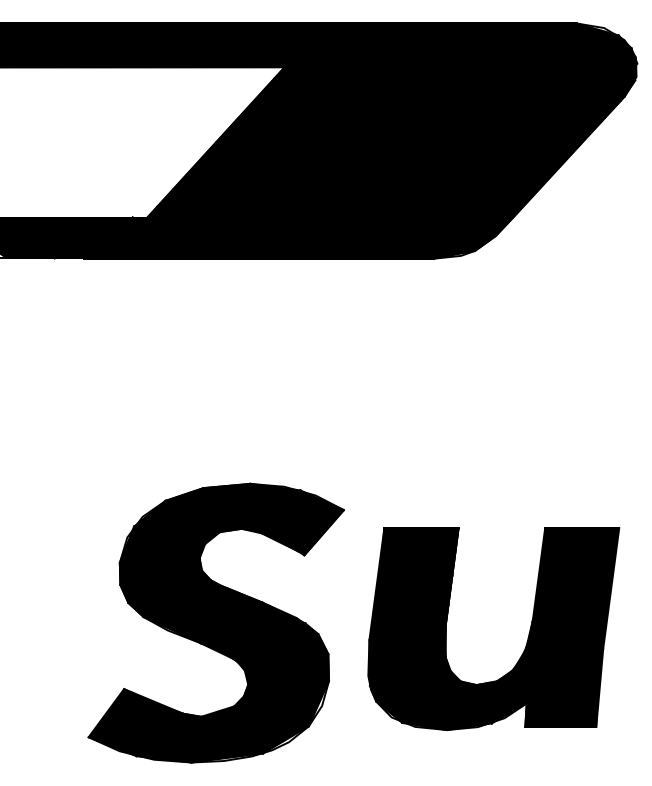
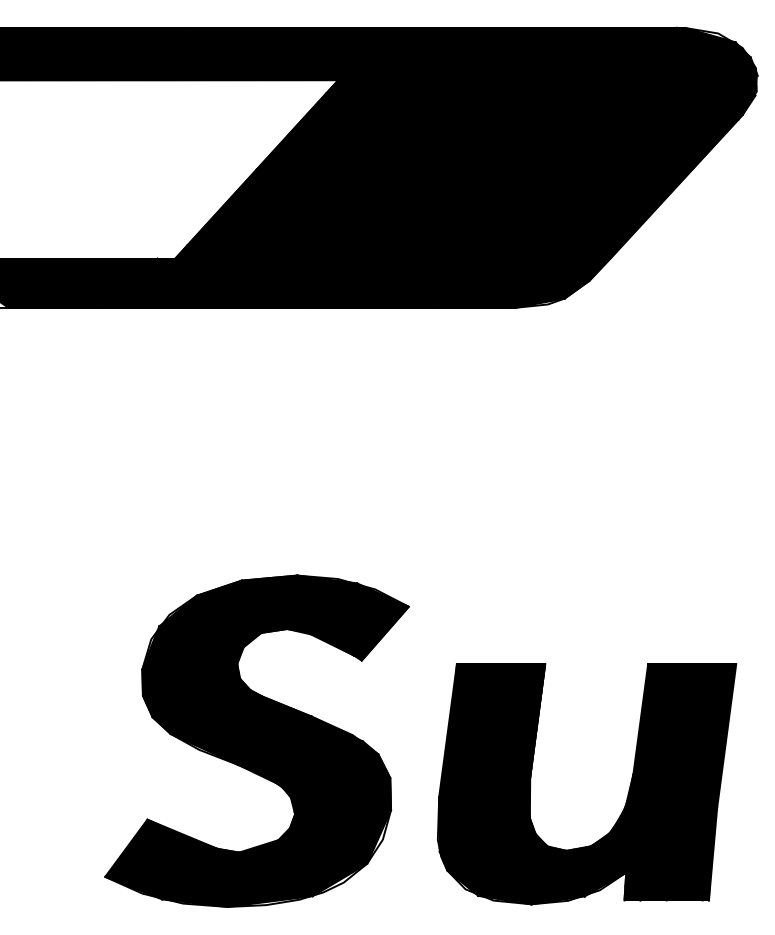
part: (527, 636) -> (627, 793), moved

